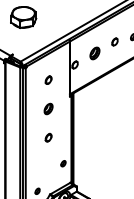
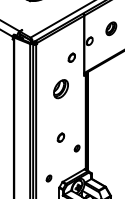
part: (48, 79) -> (71, 57), moved
part: (48, 108) -> (60, 88), size x1.6
part: (48, 137) -> (60, 137), moved

